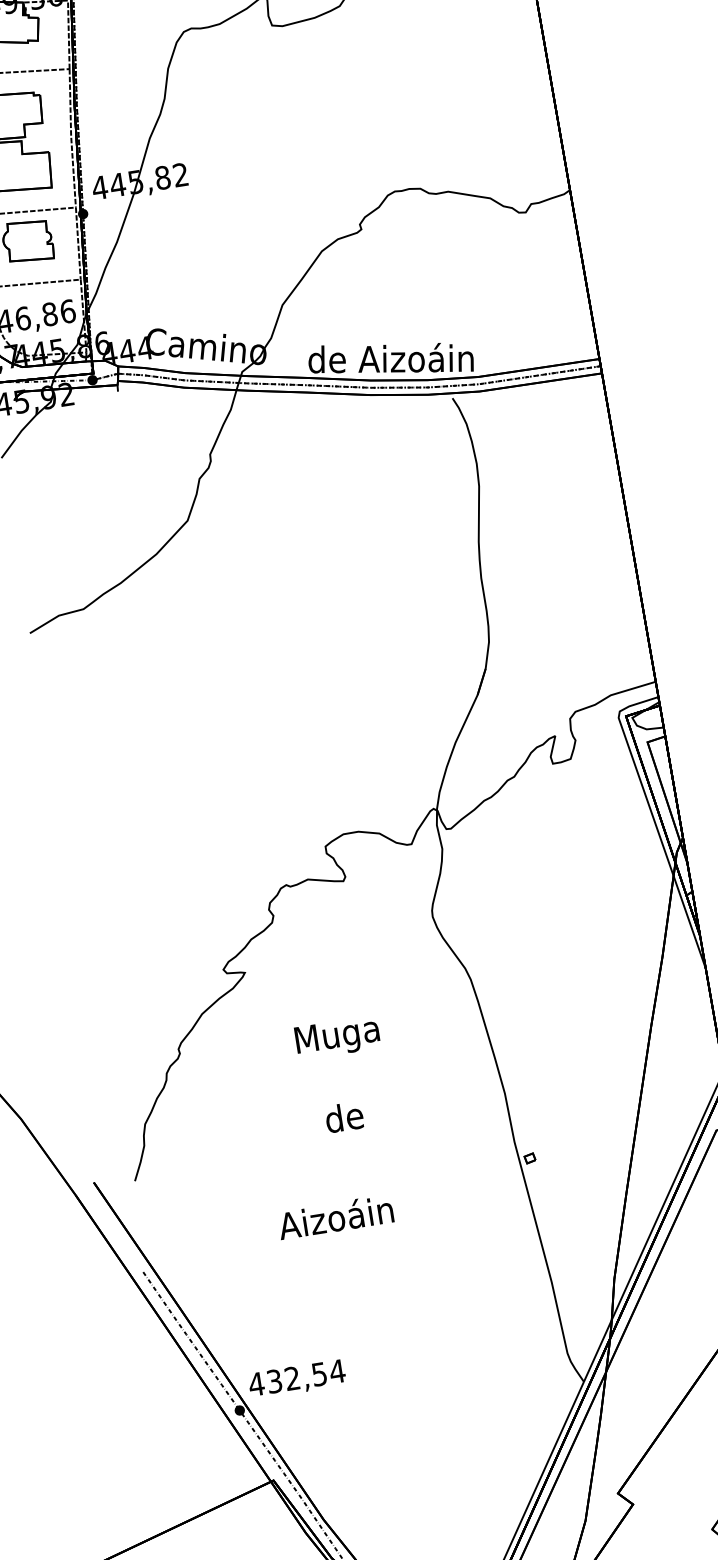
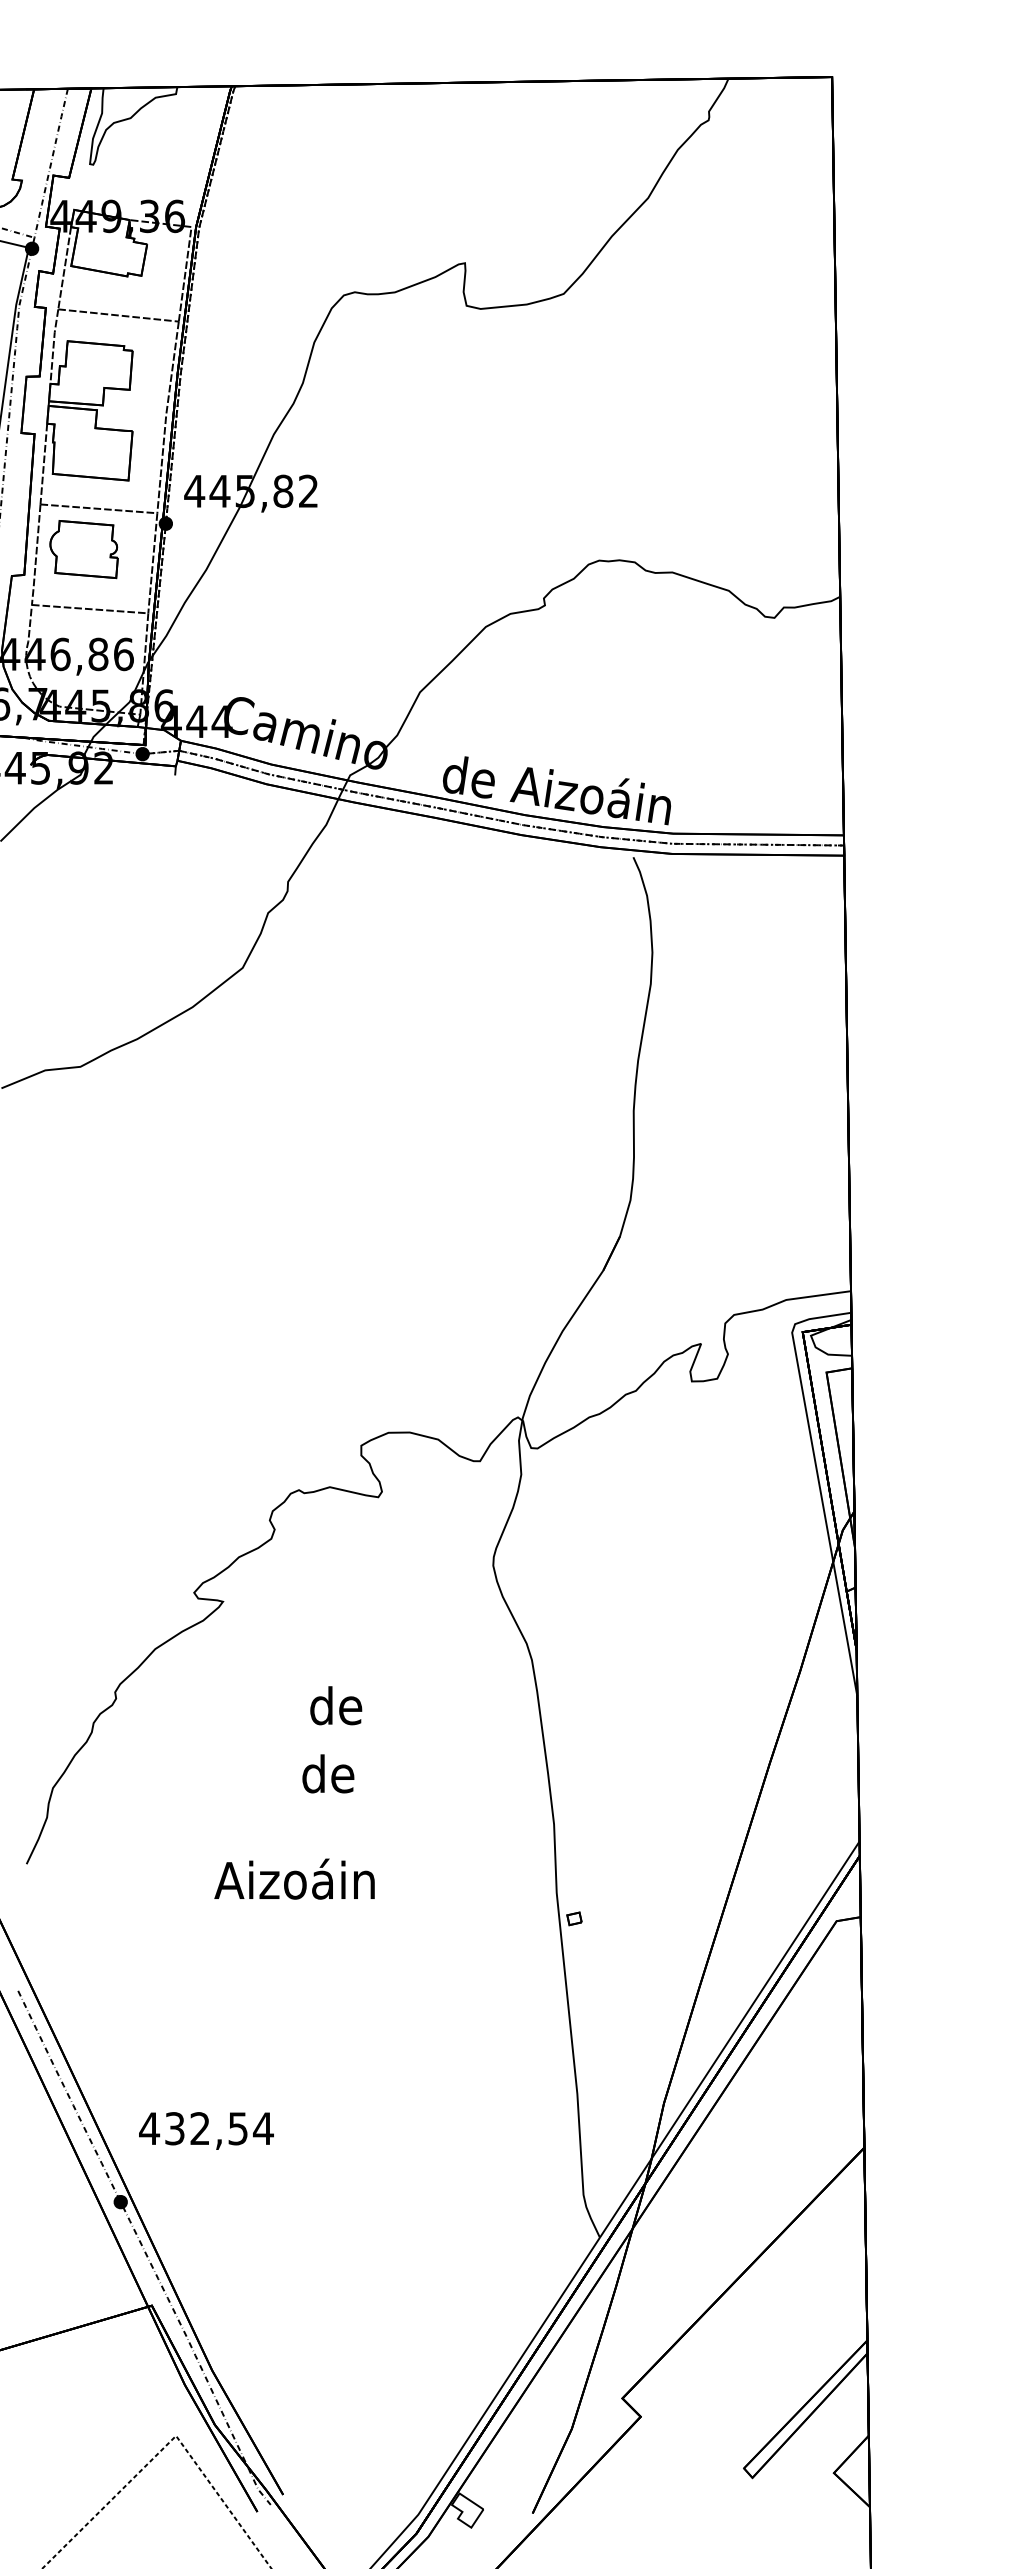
text: (337, 1037) -> (336, 1710), Muga -> de
text: (344, 1116) -> (328, 1773), moved
text: (335, 1216) -> (294, 1878), moved
text: (297, 1379) -> (206, 2130), moved

